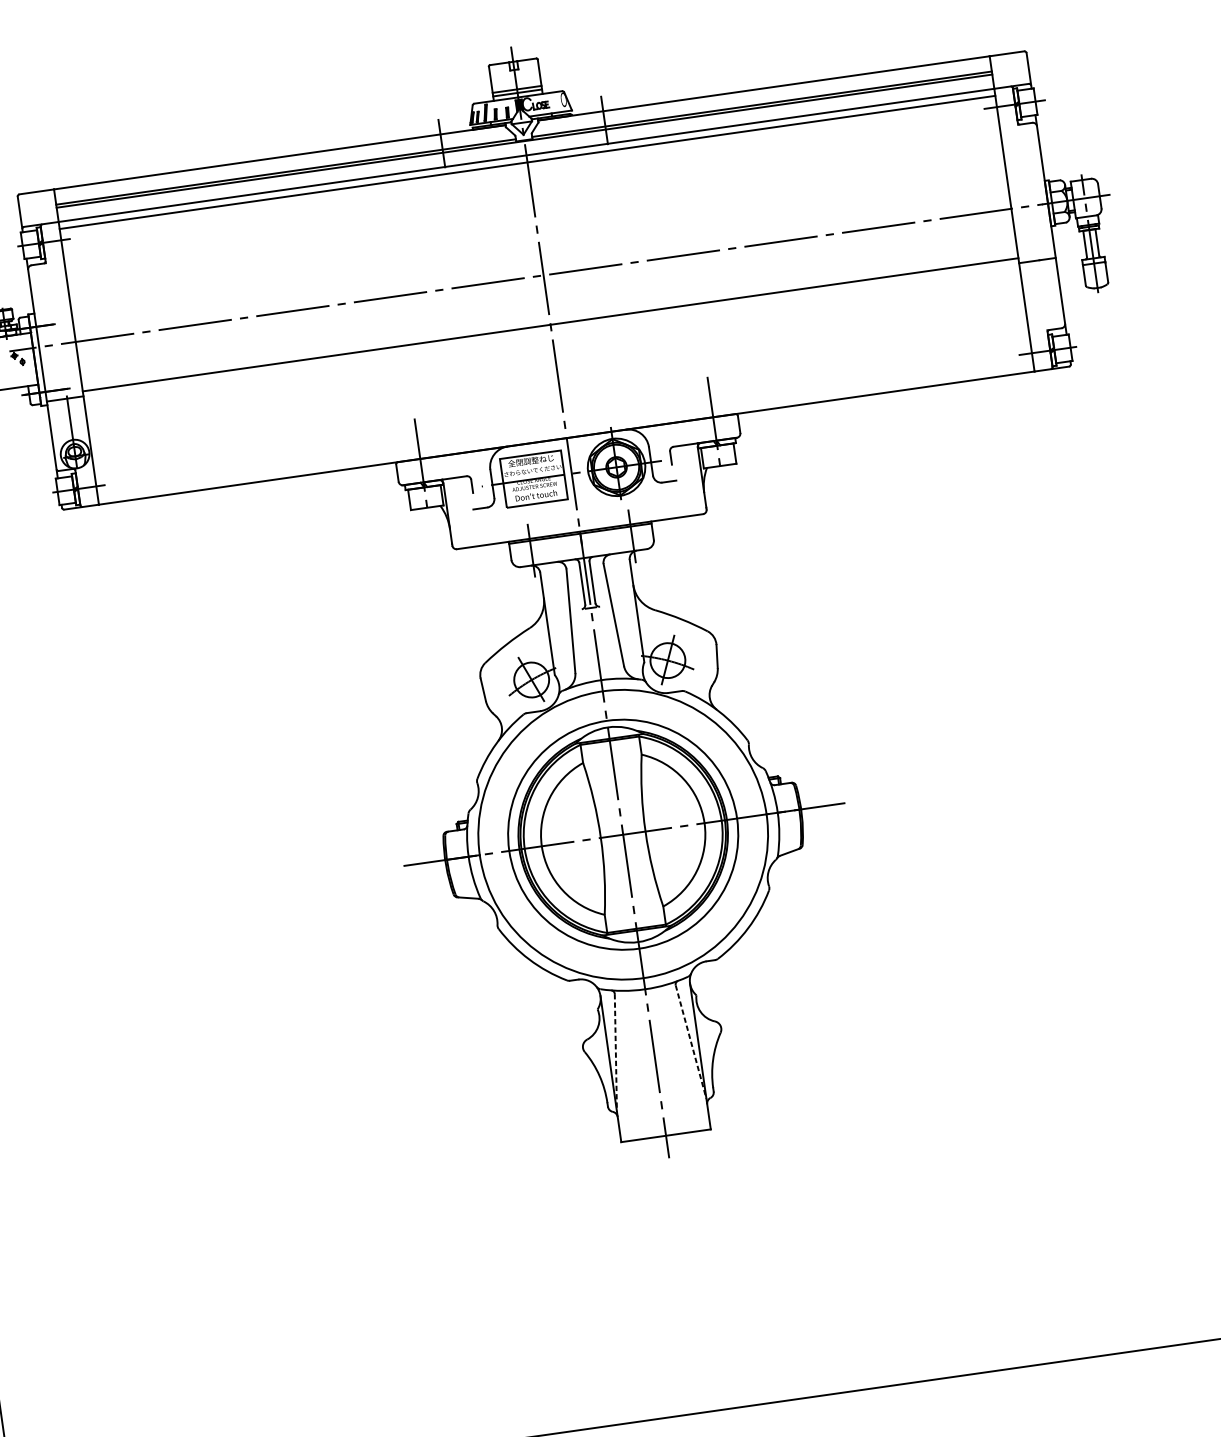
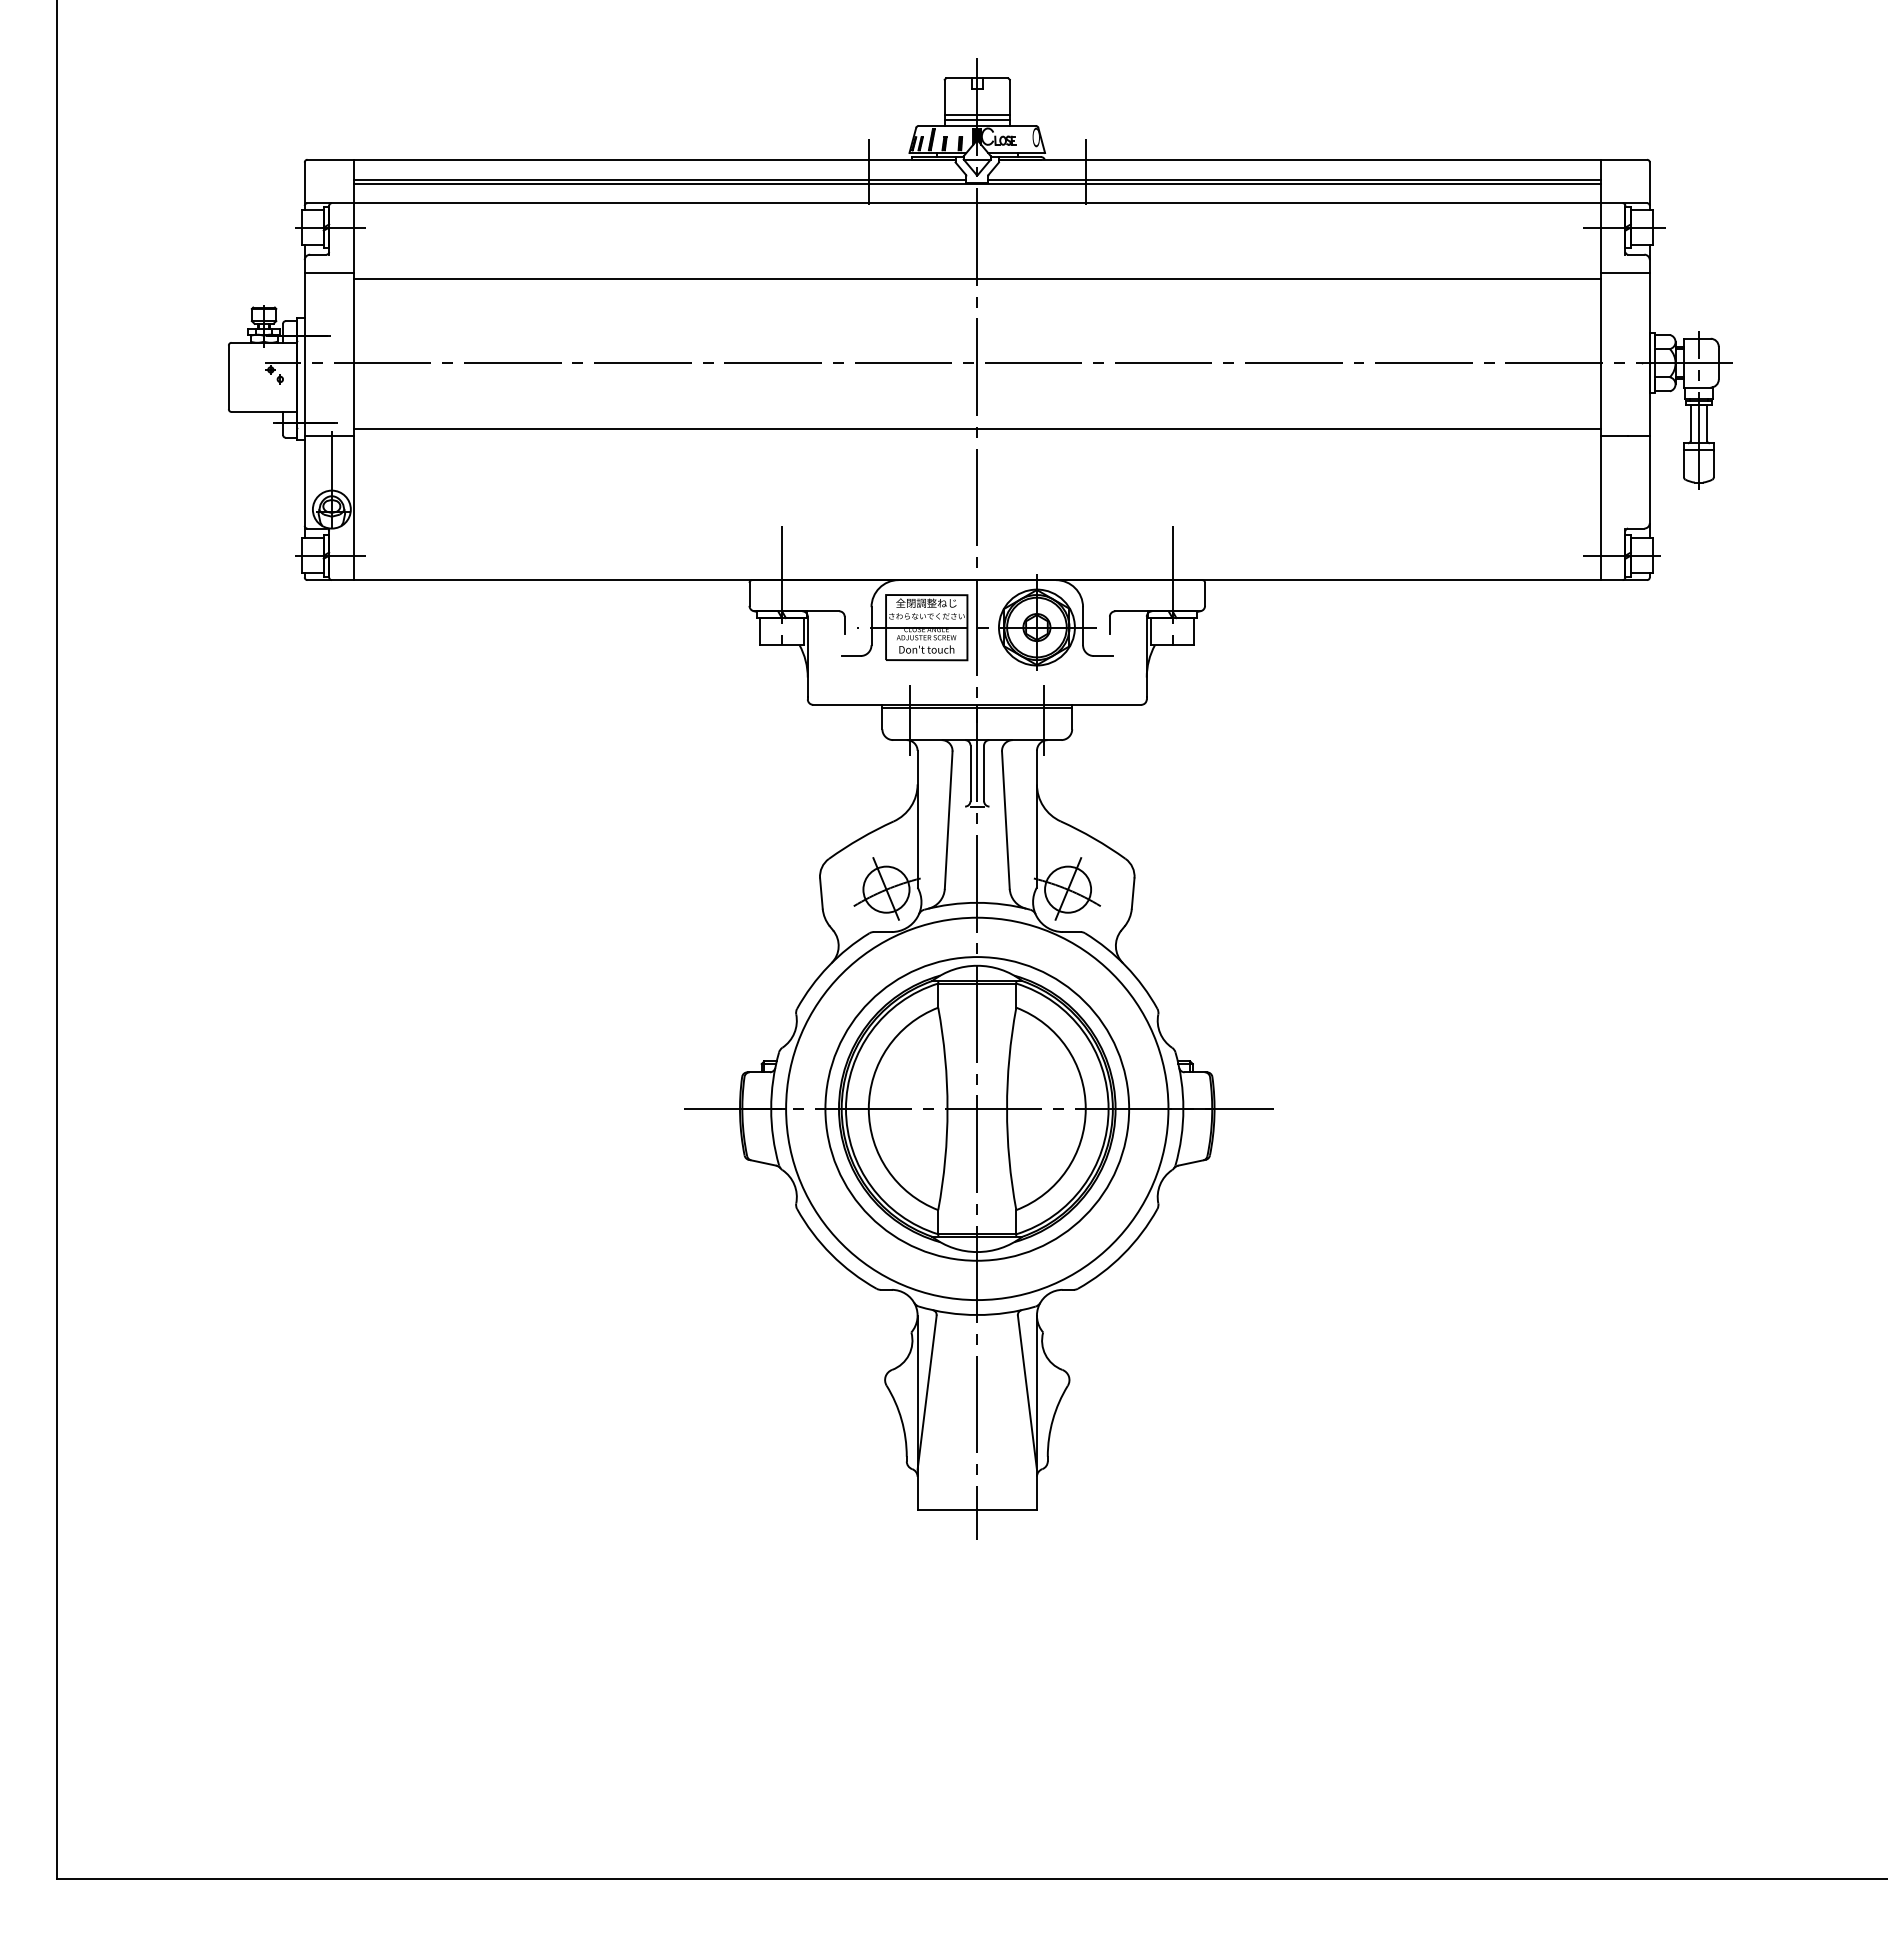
line: (1020, 138) -> (1625, 273), added
line: (527, 162) -> (977, 278), moved
line: (47, 277) -> (328, 273), added
line: (691, 1042) -> (1027, 1392), dashed -> solid
line: (616, 1052) -> (927, 1392), dashed -> solid

